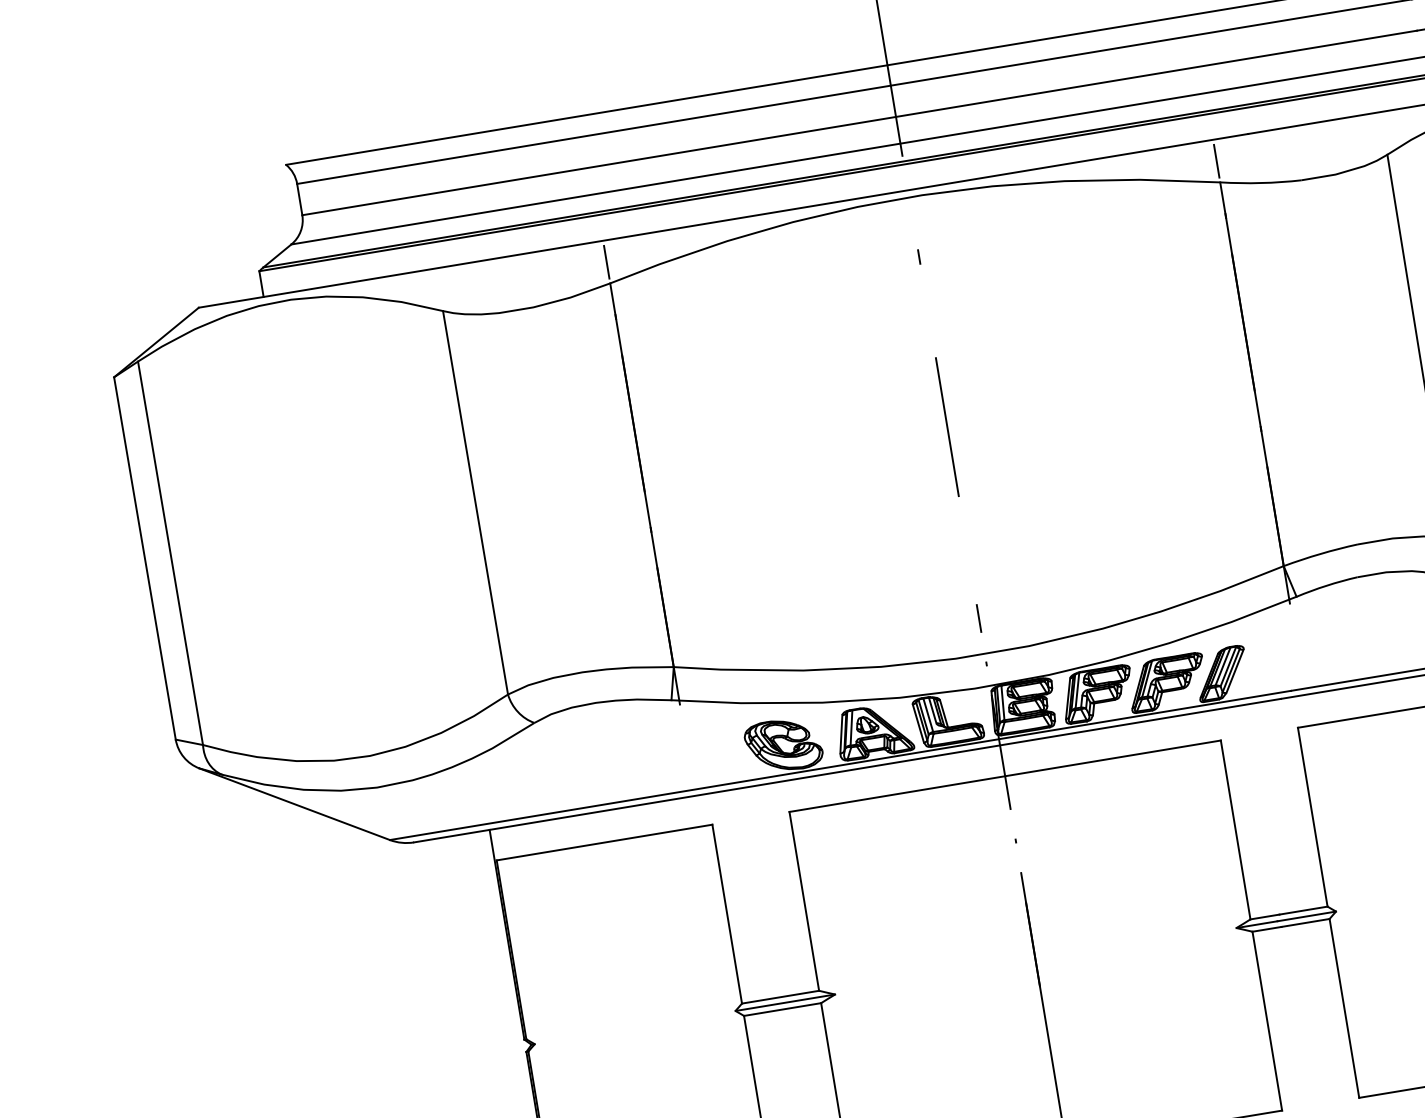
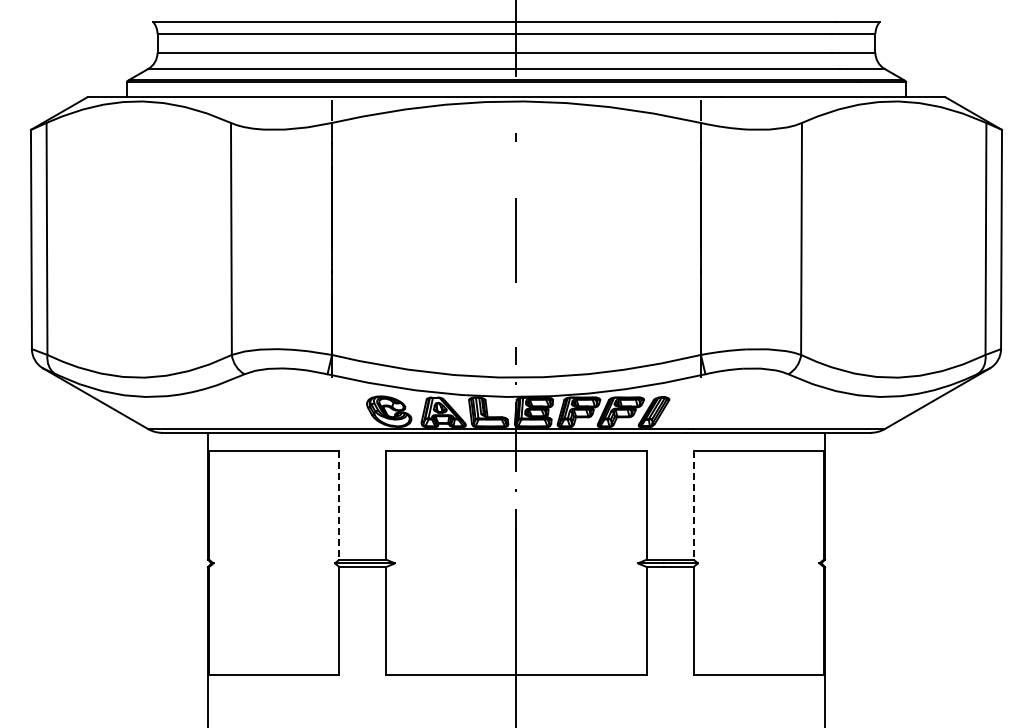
line: (1312, 818) -> (693, 506), solid -> dashed
line: (727, 915) -> (339, 506), solid -> dashed

